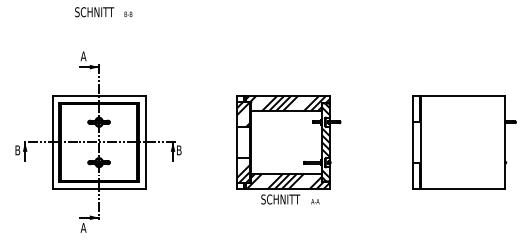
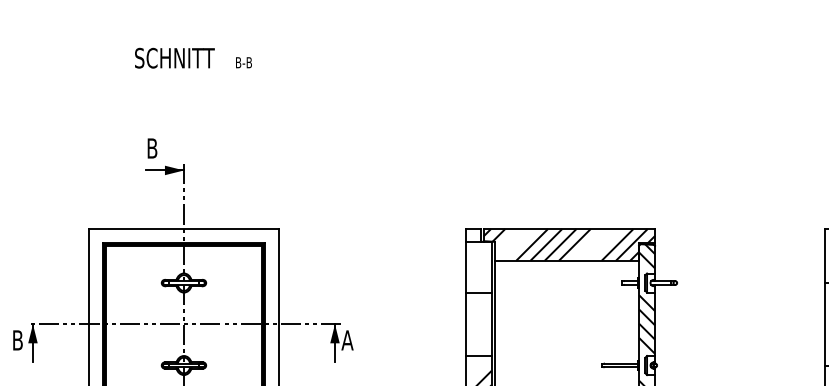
text: (83, 56) -> (152, 148), A -> B
hatch: (243, 114) -> (478, 267), removed
text: (178, 150) -> (346, 340), B -> A

